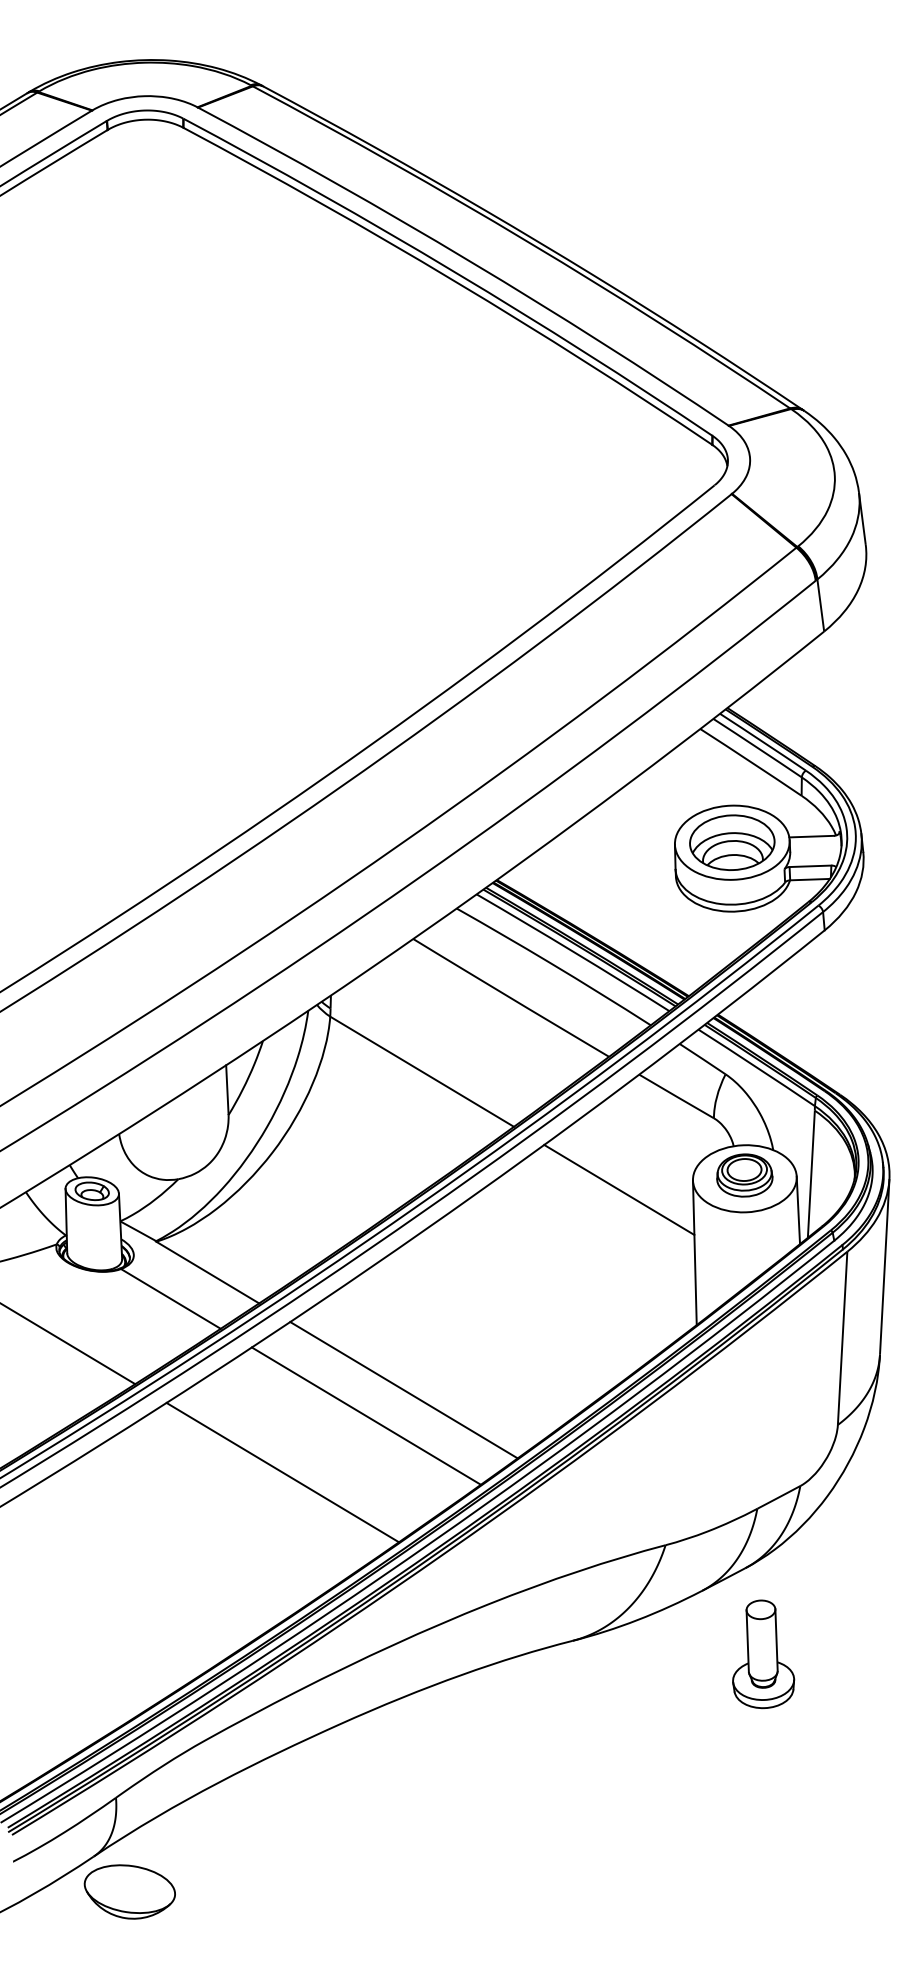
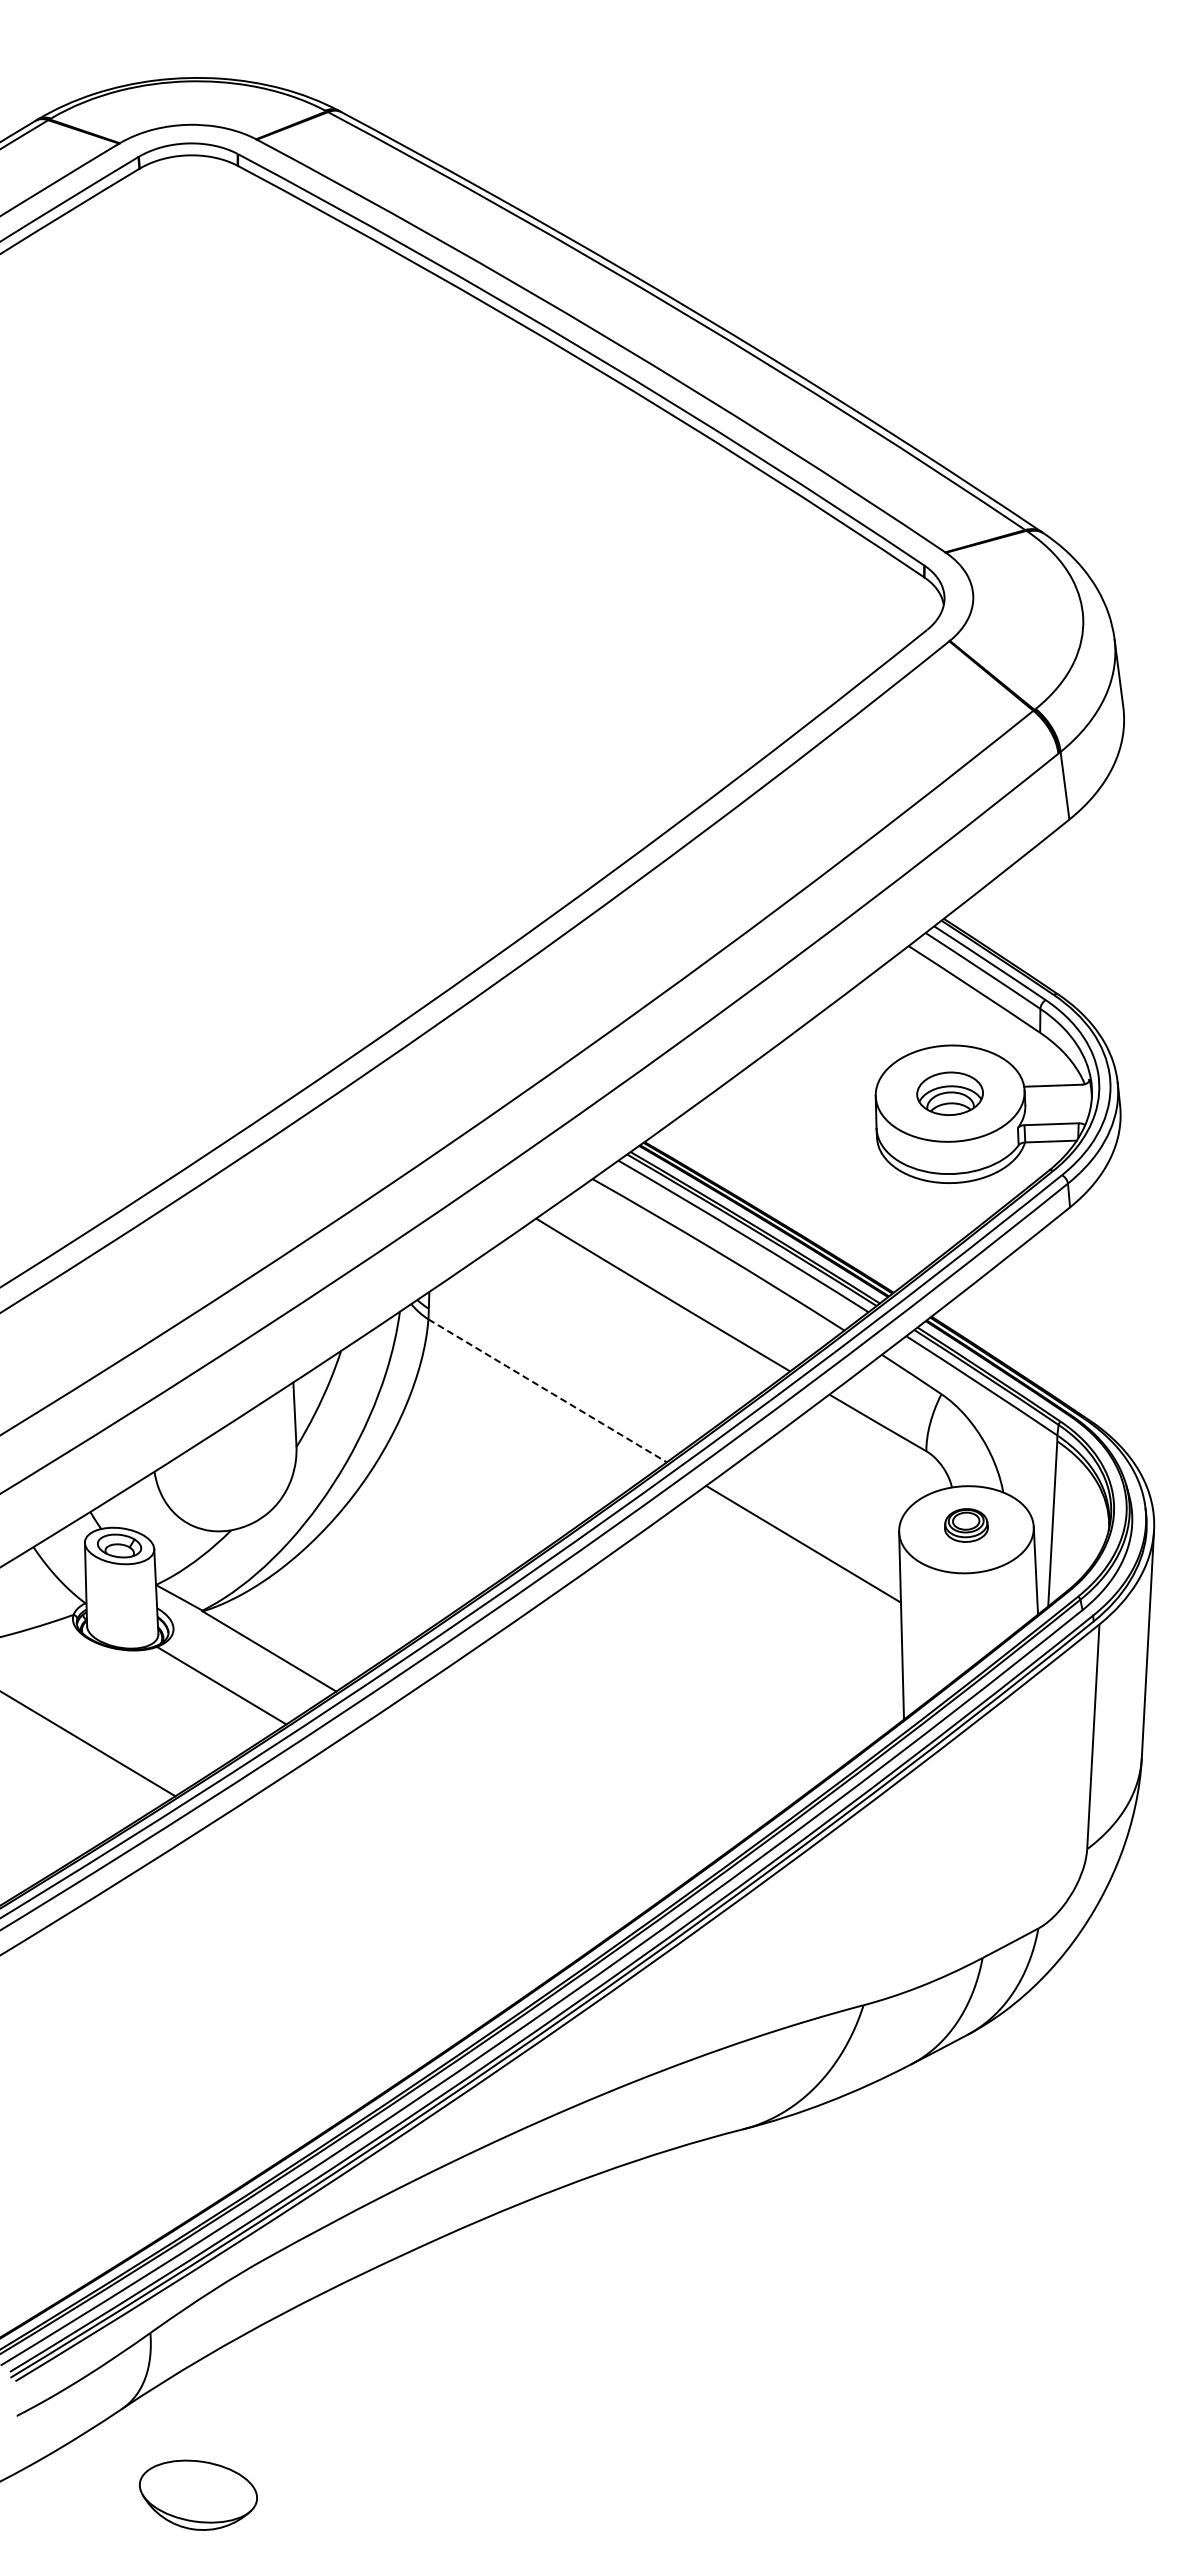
part: (731, 842) -> (949, 1093), size x0.6
line: (422, 1071) -> (547, 1390), solid -> dashed
part: (744, 1175) -> (966, 1525), size x0.6
line: (403, 1389) -> (523, 1803), removed
line: (365, 1415) -> (474, 1837), removed
line: (282, 1472) -> (366, 1910), removed
part: (763, 1654) -> (990, 2146), removed
part: (129, 1891) -> (197, 2494), moved

